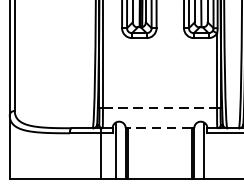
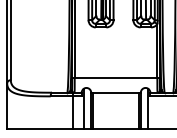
line: (160, 108) -> (116, 78), dashed -> solid
line: (160, 127) -> (116, 92), dashed -> solid

